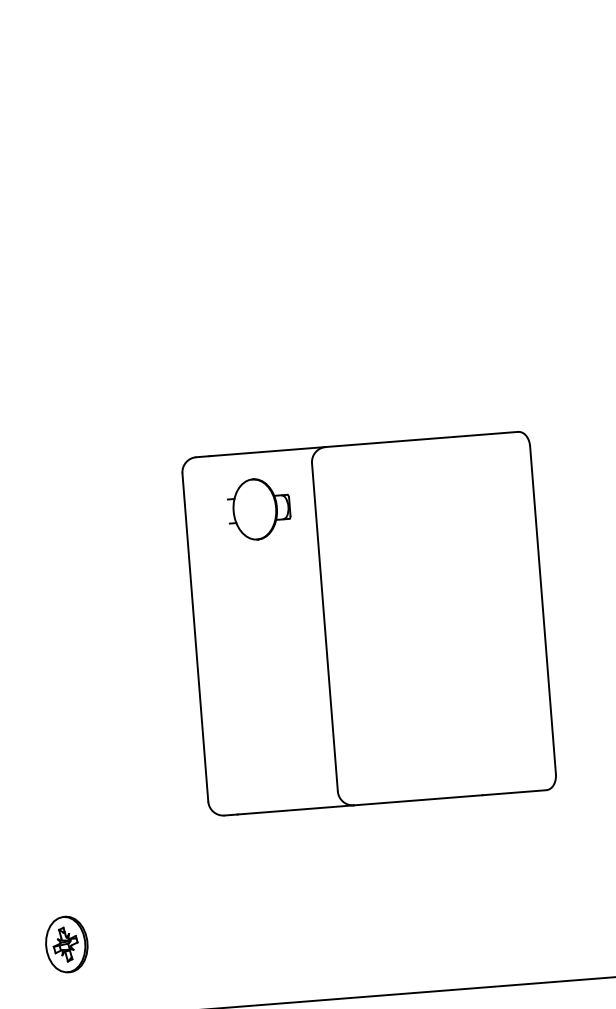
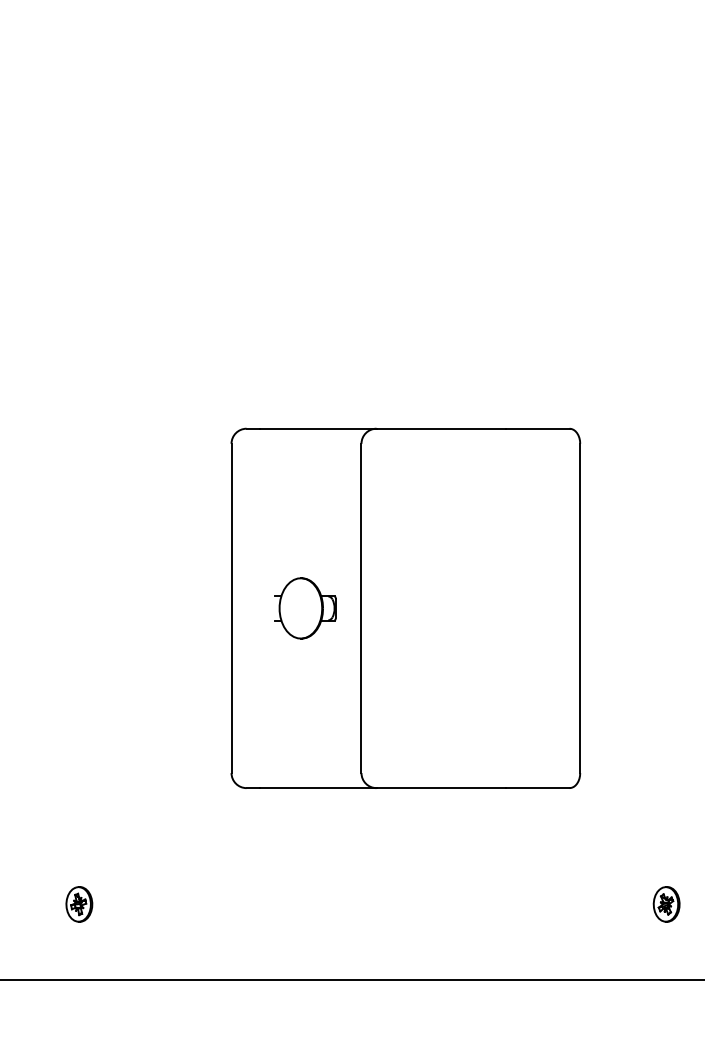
part: (259, 509) -> (305, 608), moved
part: (67, 944) -> (79, 904), size x0.62

